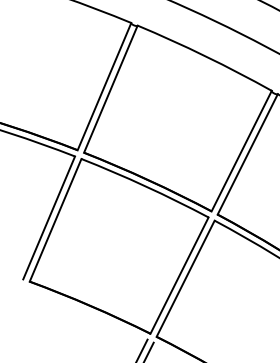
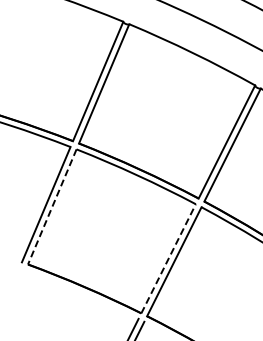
line: (55, 219) -> (52, 206), solid -> dashed
line: (179, 275) -> (168, 258), solid -> dashed

